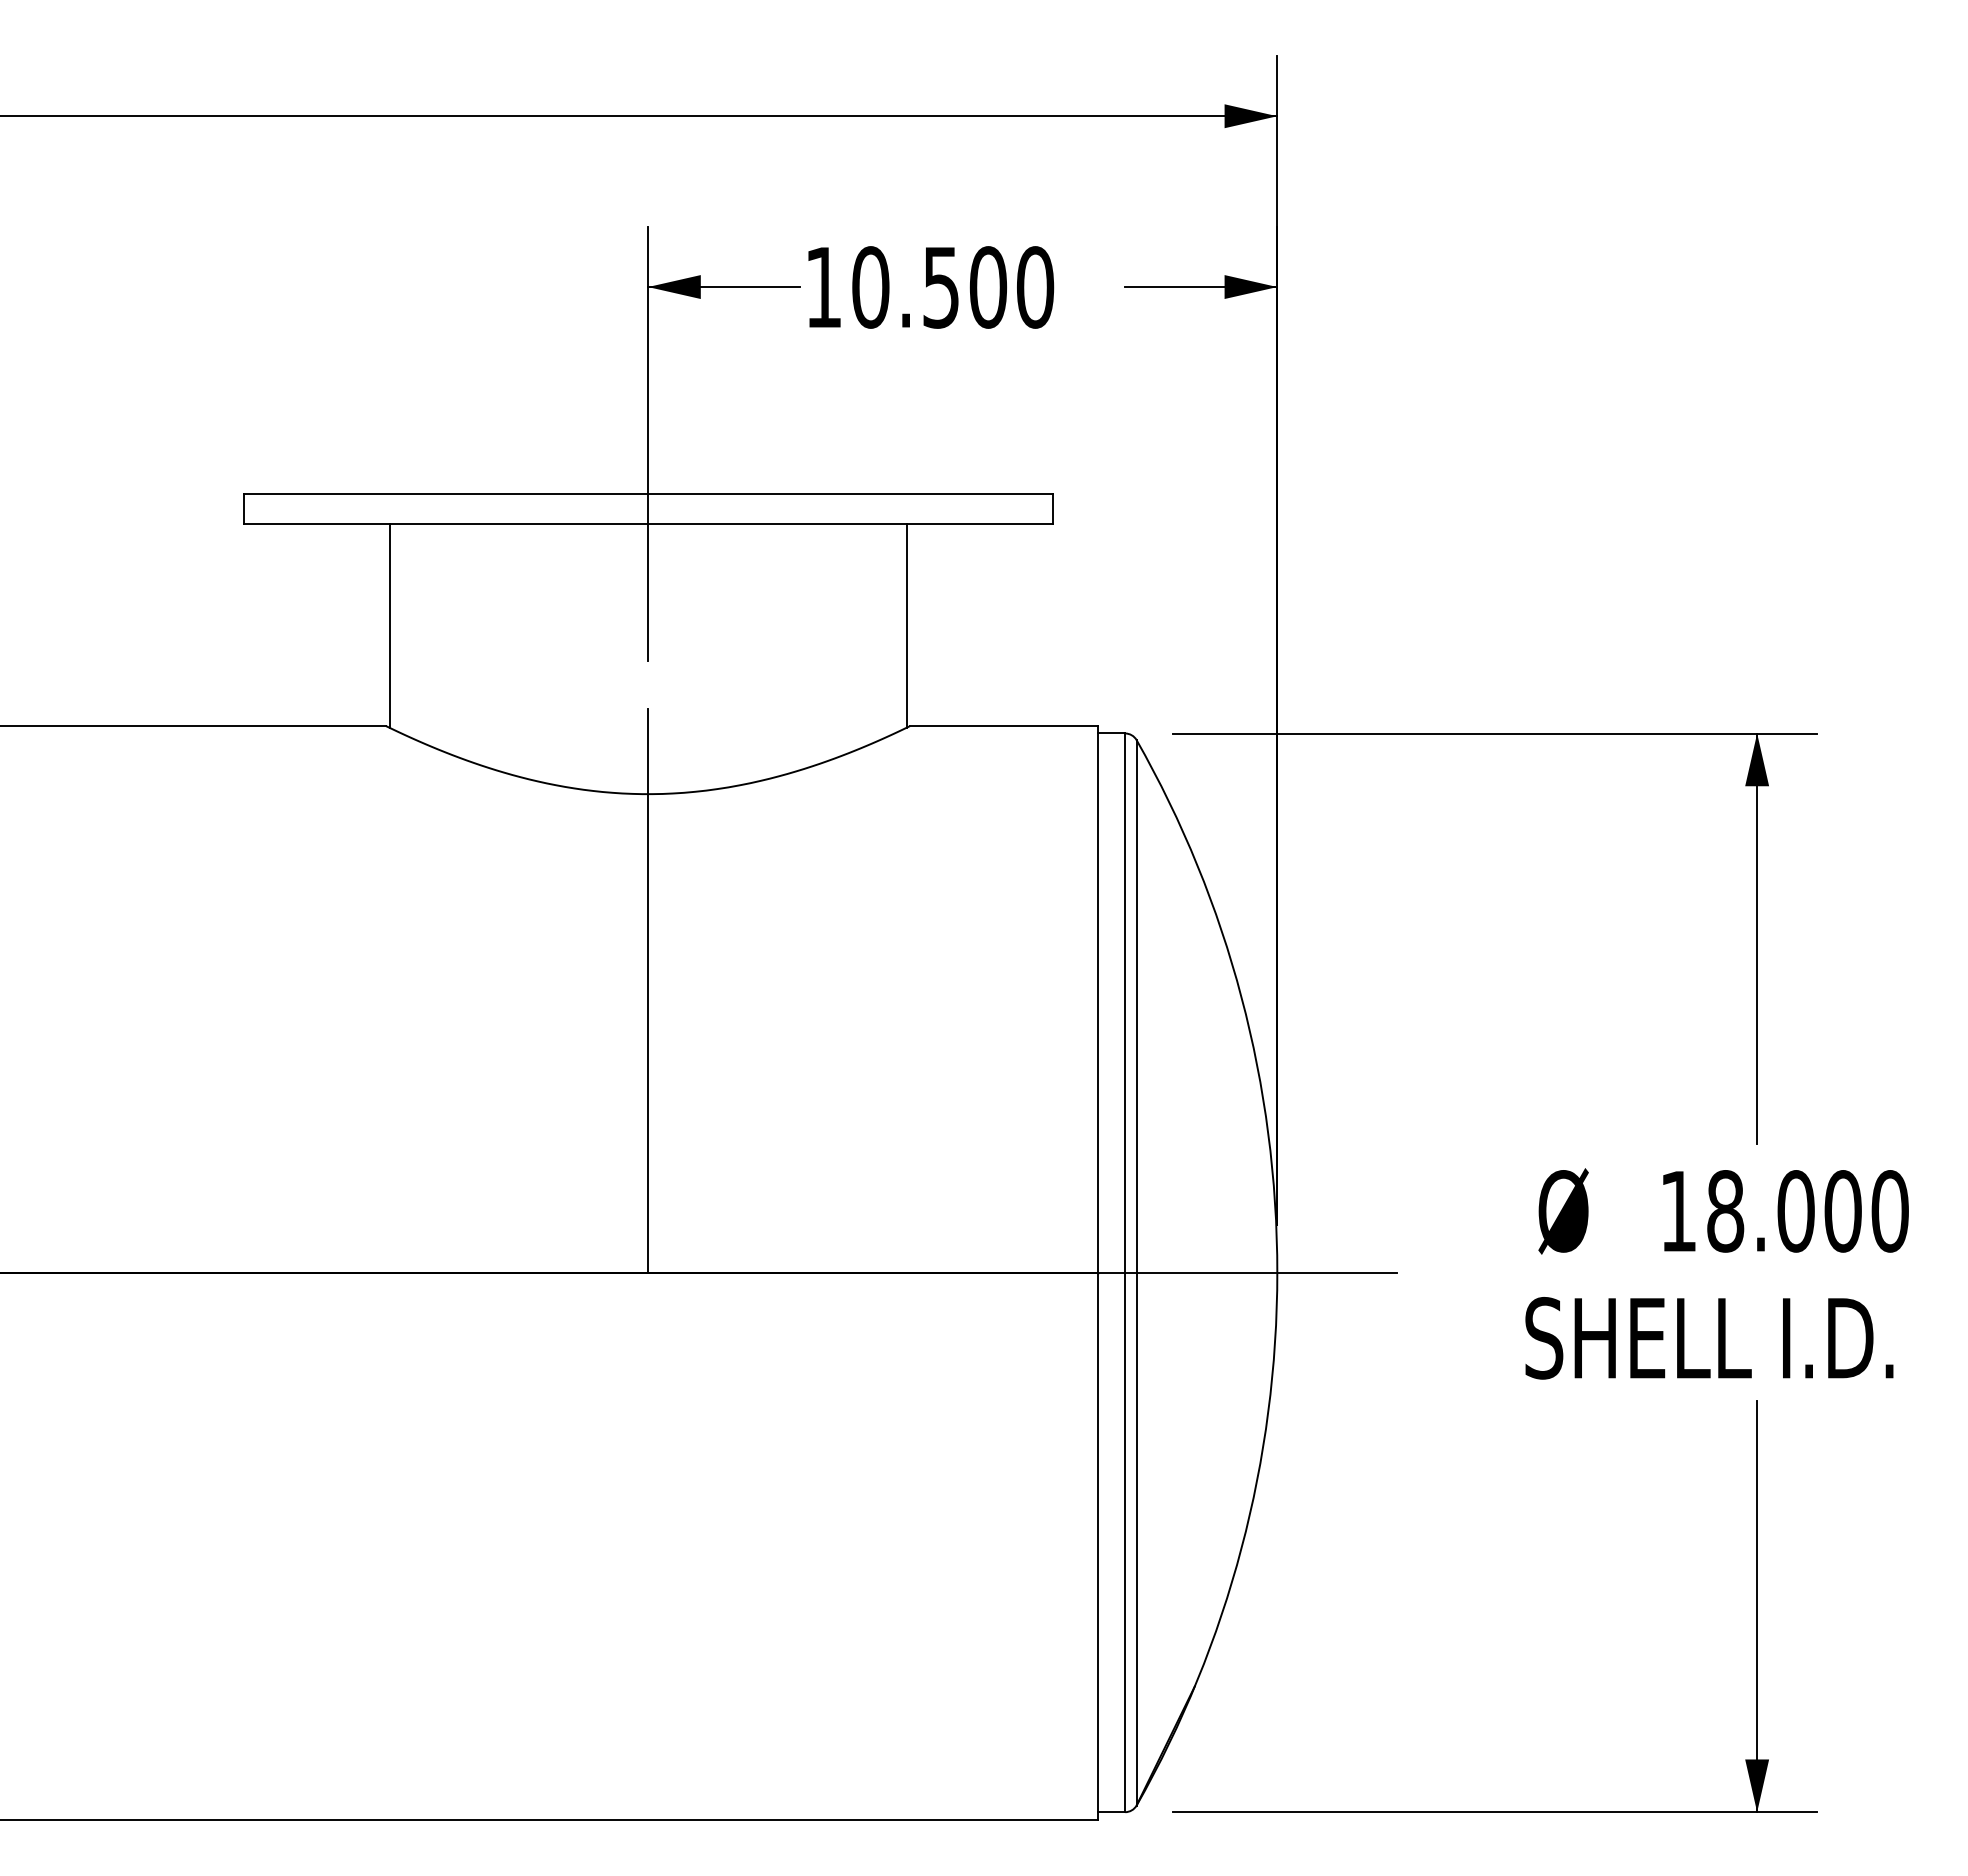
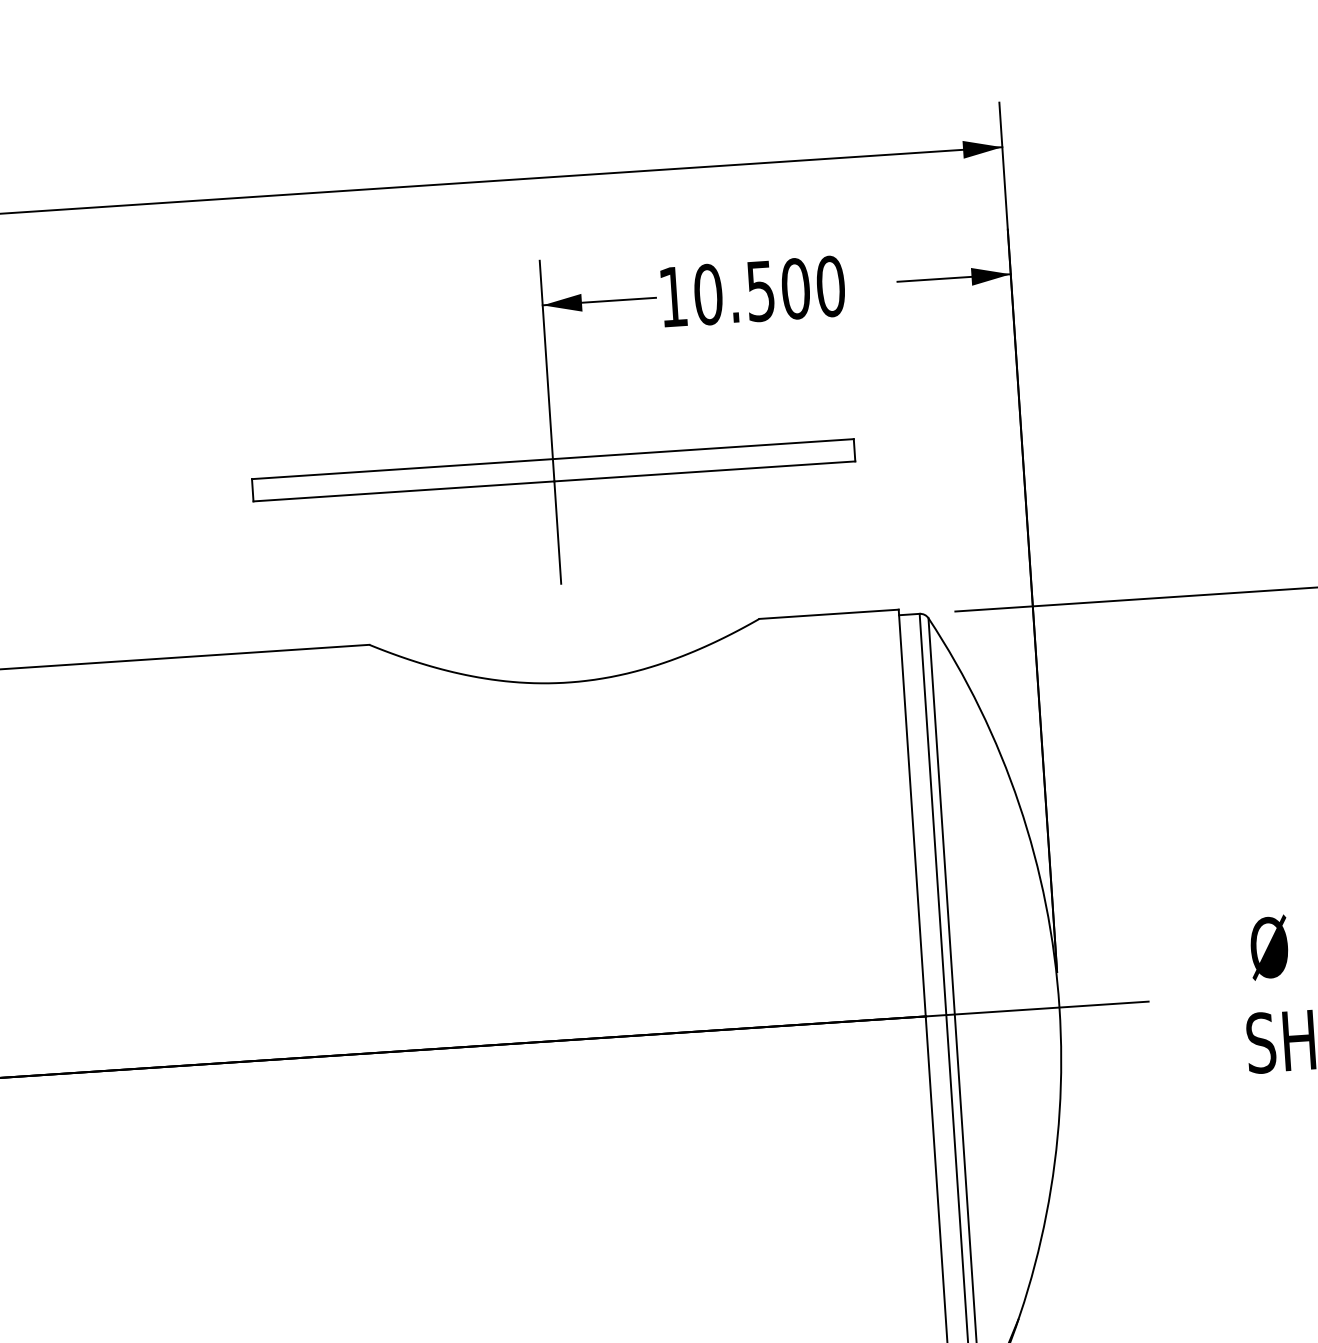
line: (389, 625) -> (367, 569), removed
line: (906, 625) -> (751, 544), removed
line: (648, 990) -> (577, 828), removed

